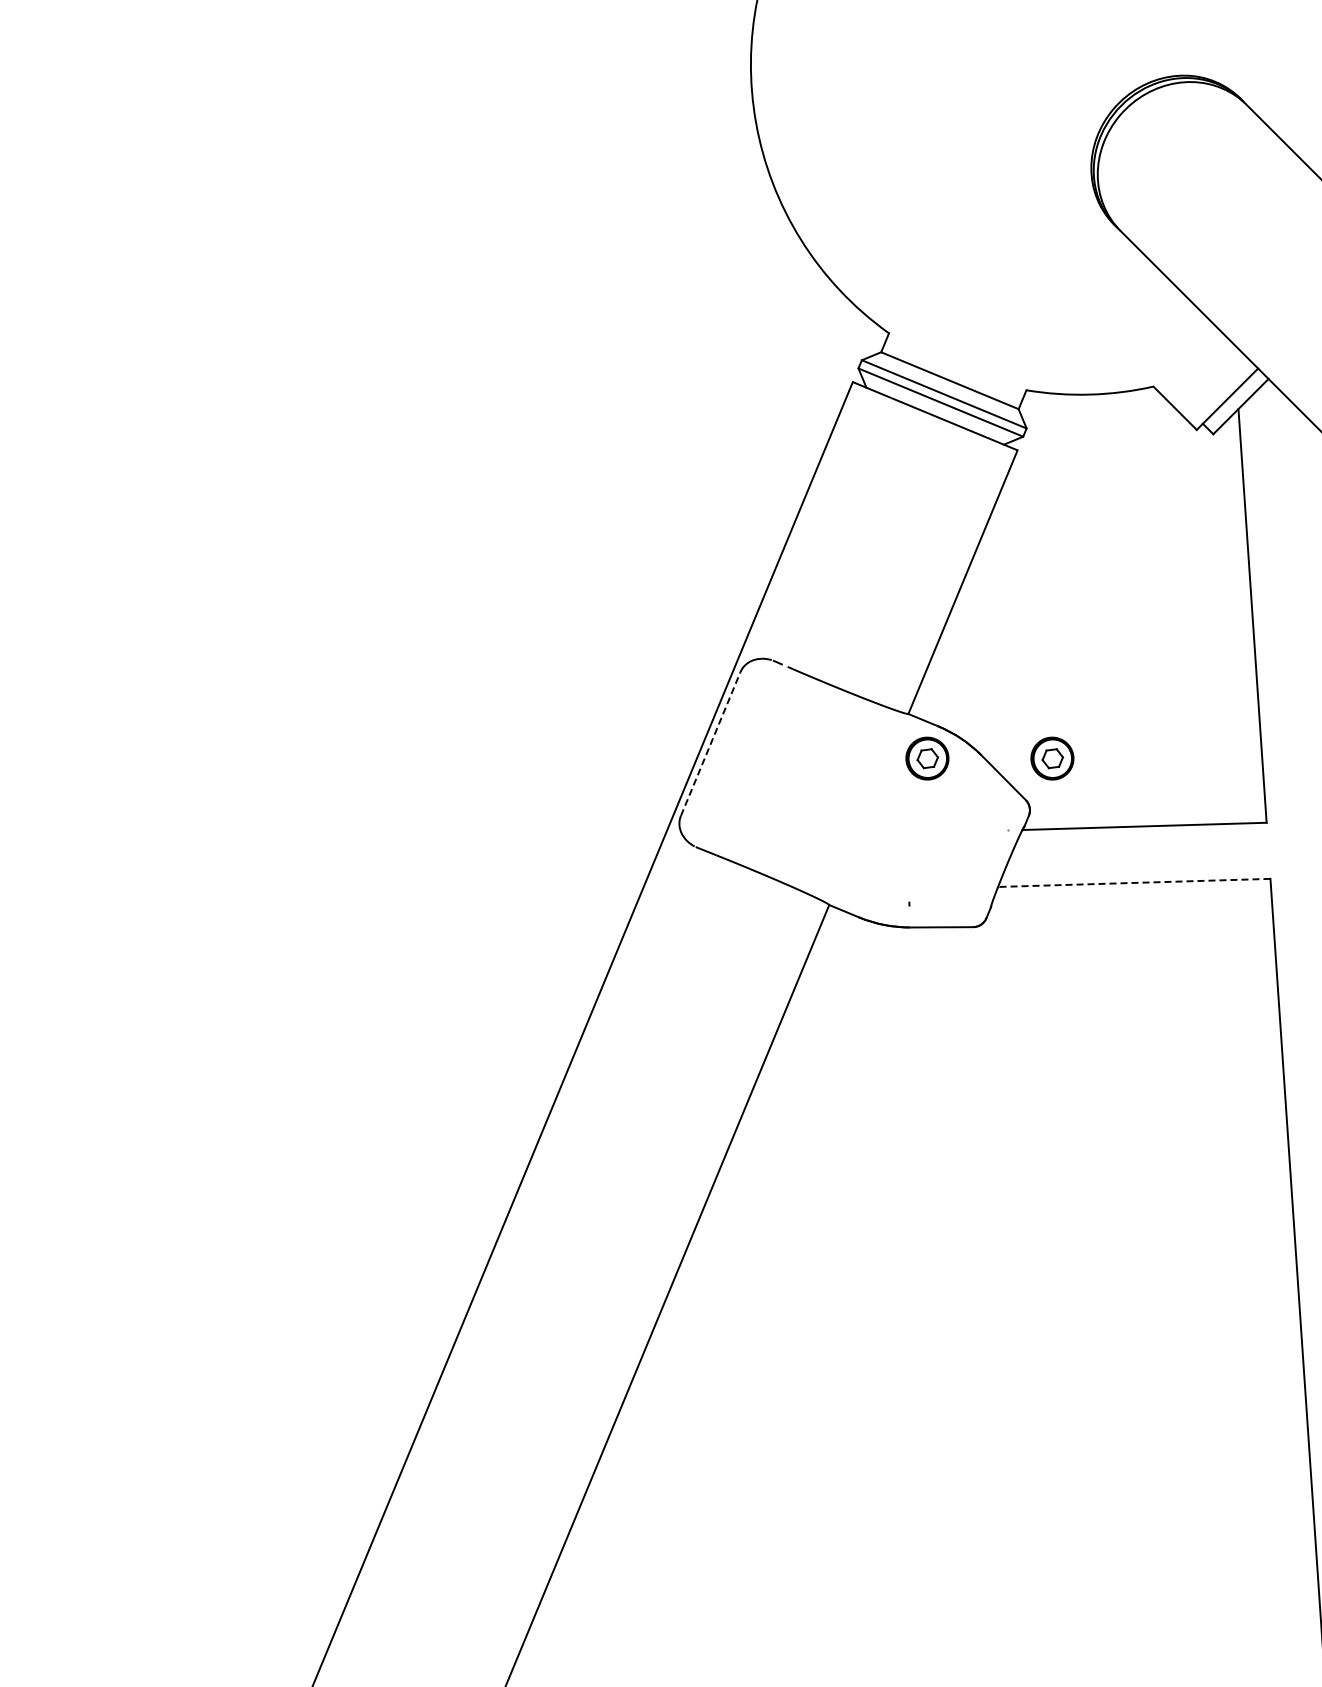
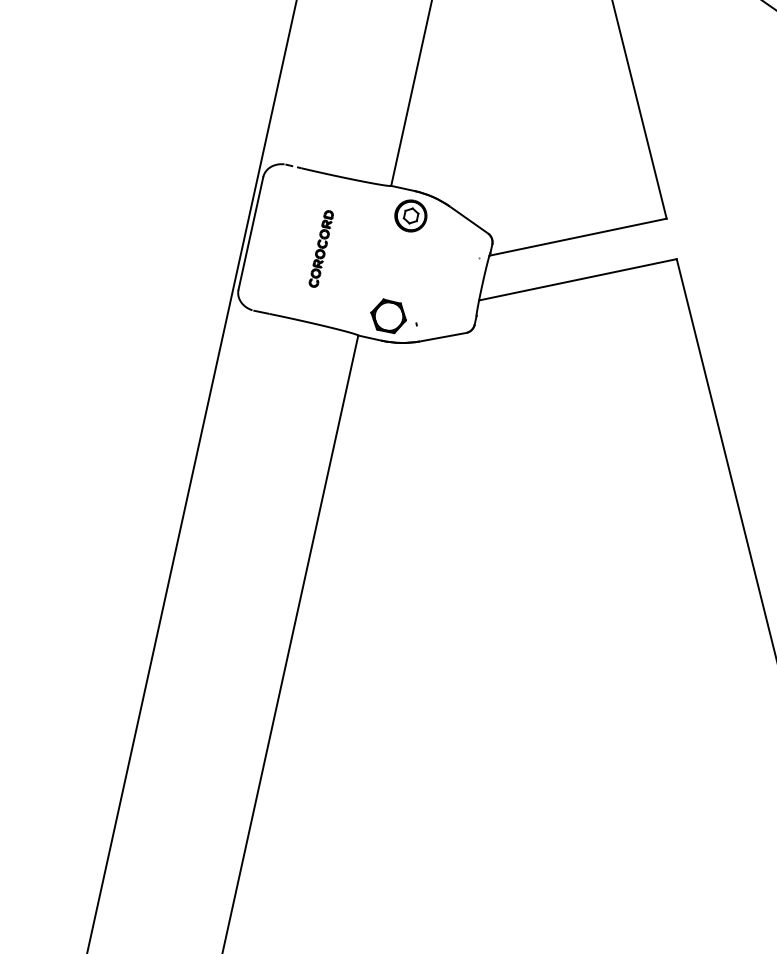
line: (710, 744) -> (250, 233), dashed -> solid
part: (1052, 758) -> (502, 199), removed
part: (800, 780) -> (321, 248), added
line: (1133, 882) -> (577, 279), dashed -> solid
part: (874, 886) -> (388, 316), added

